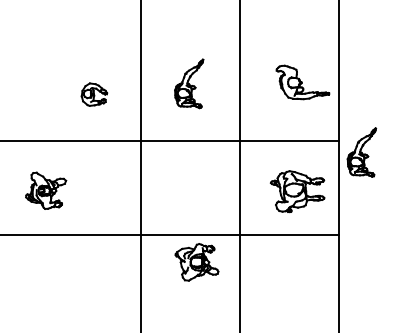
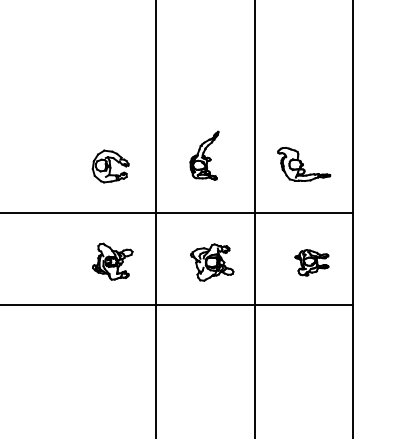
part: (303, 82) -> (304, 164), moved
part: (94, 94) -> (110, 166), size x1.43
part: (361, 152) -> (375, 223), removed
part: (45, 190) -> (112, 261), moved
part: (297, 191) -> (311, 262), size x0.62
part: (197, 262) -> (212, 262), moved

